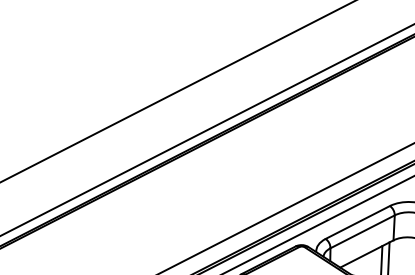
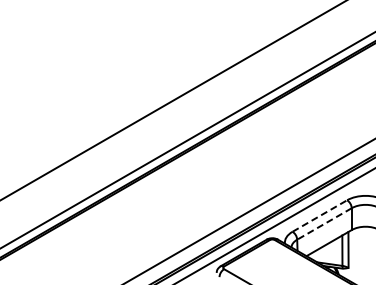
line: (357, 222) -> (319, 216), solid -> dashed
line: (362, 231) -> (324, 223), solid -> dashed

